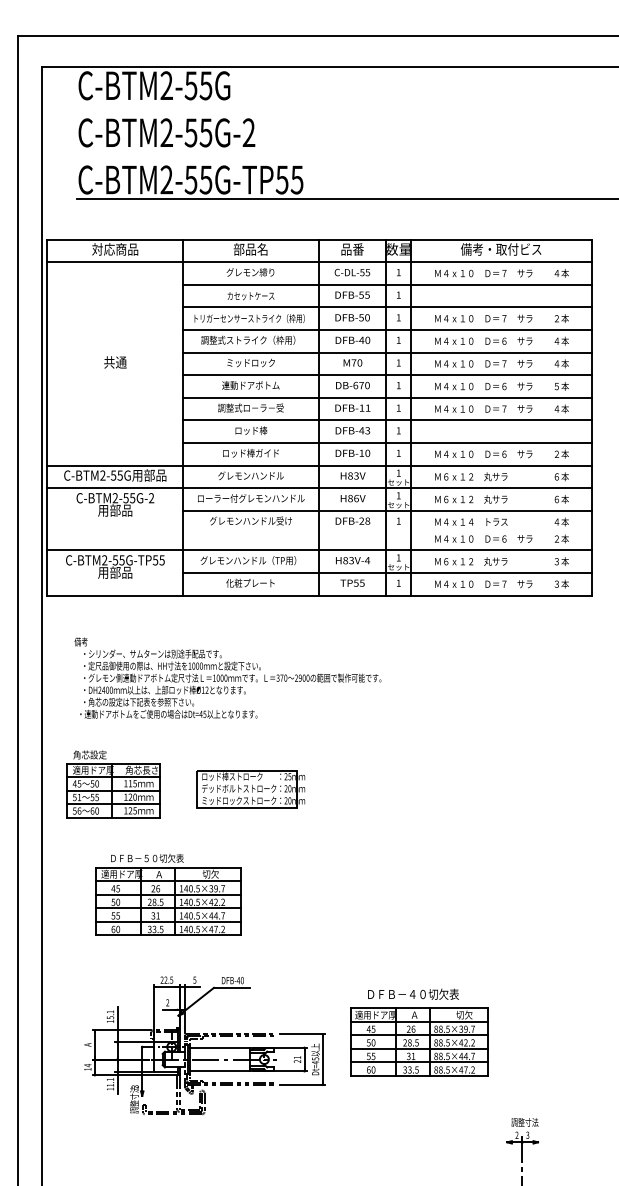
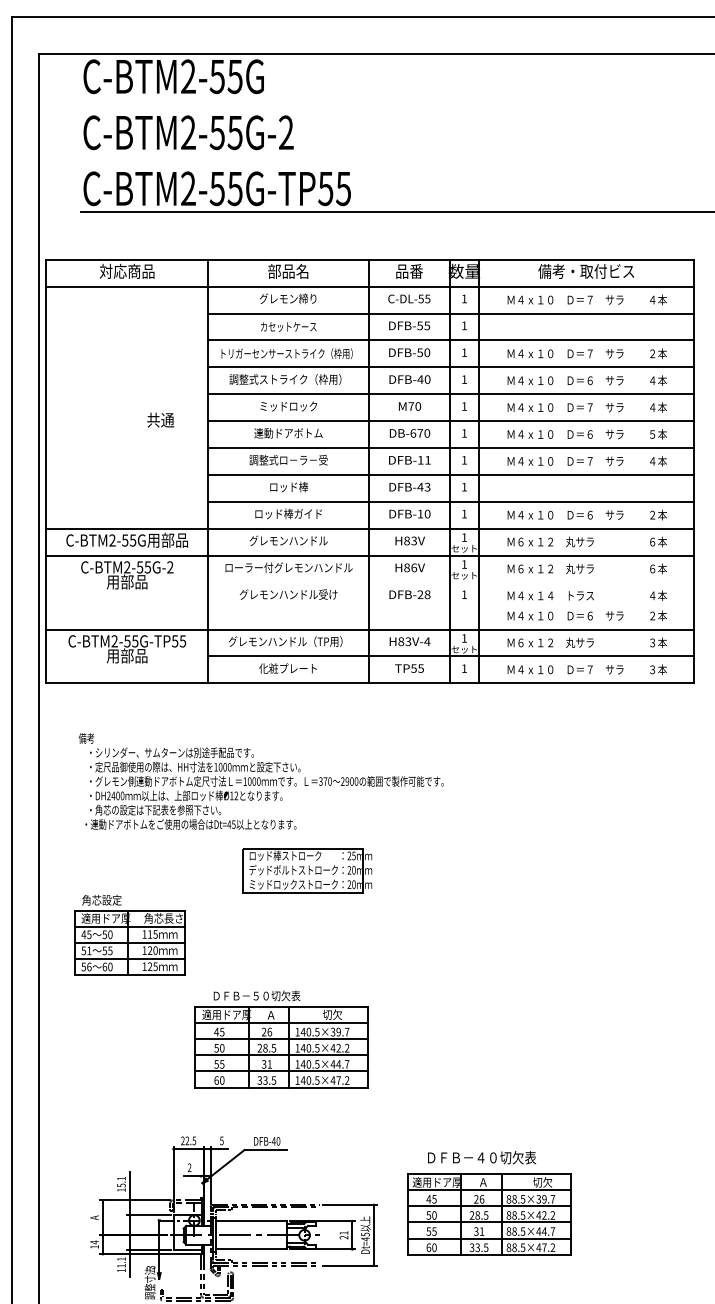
text: (115, 362) -> (160, 420), moved
line: (387, 510) -> (451, 582), removed
part: (113, 784) -> (129, 935), moved
part: (250, 789) -> (307, 871), moved
part: (168, 894) -> (282, 1038), moved

